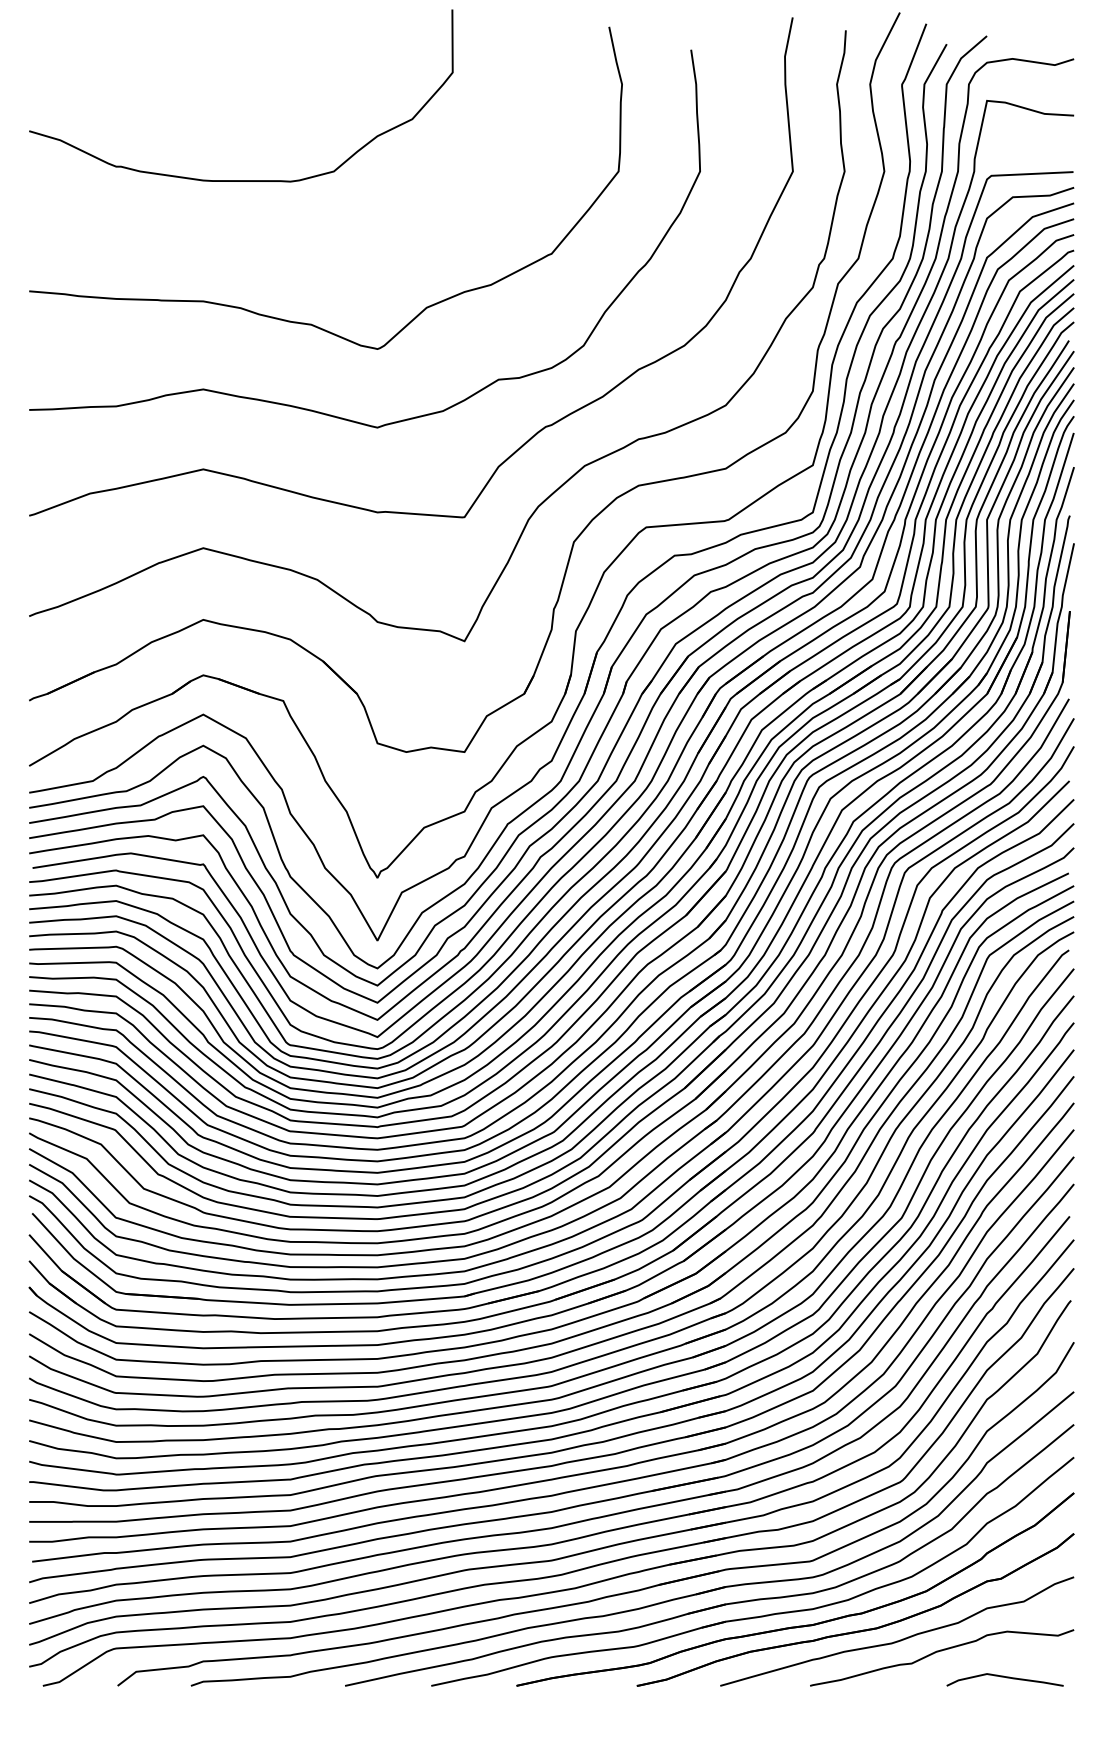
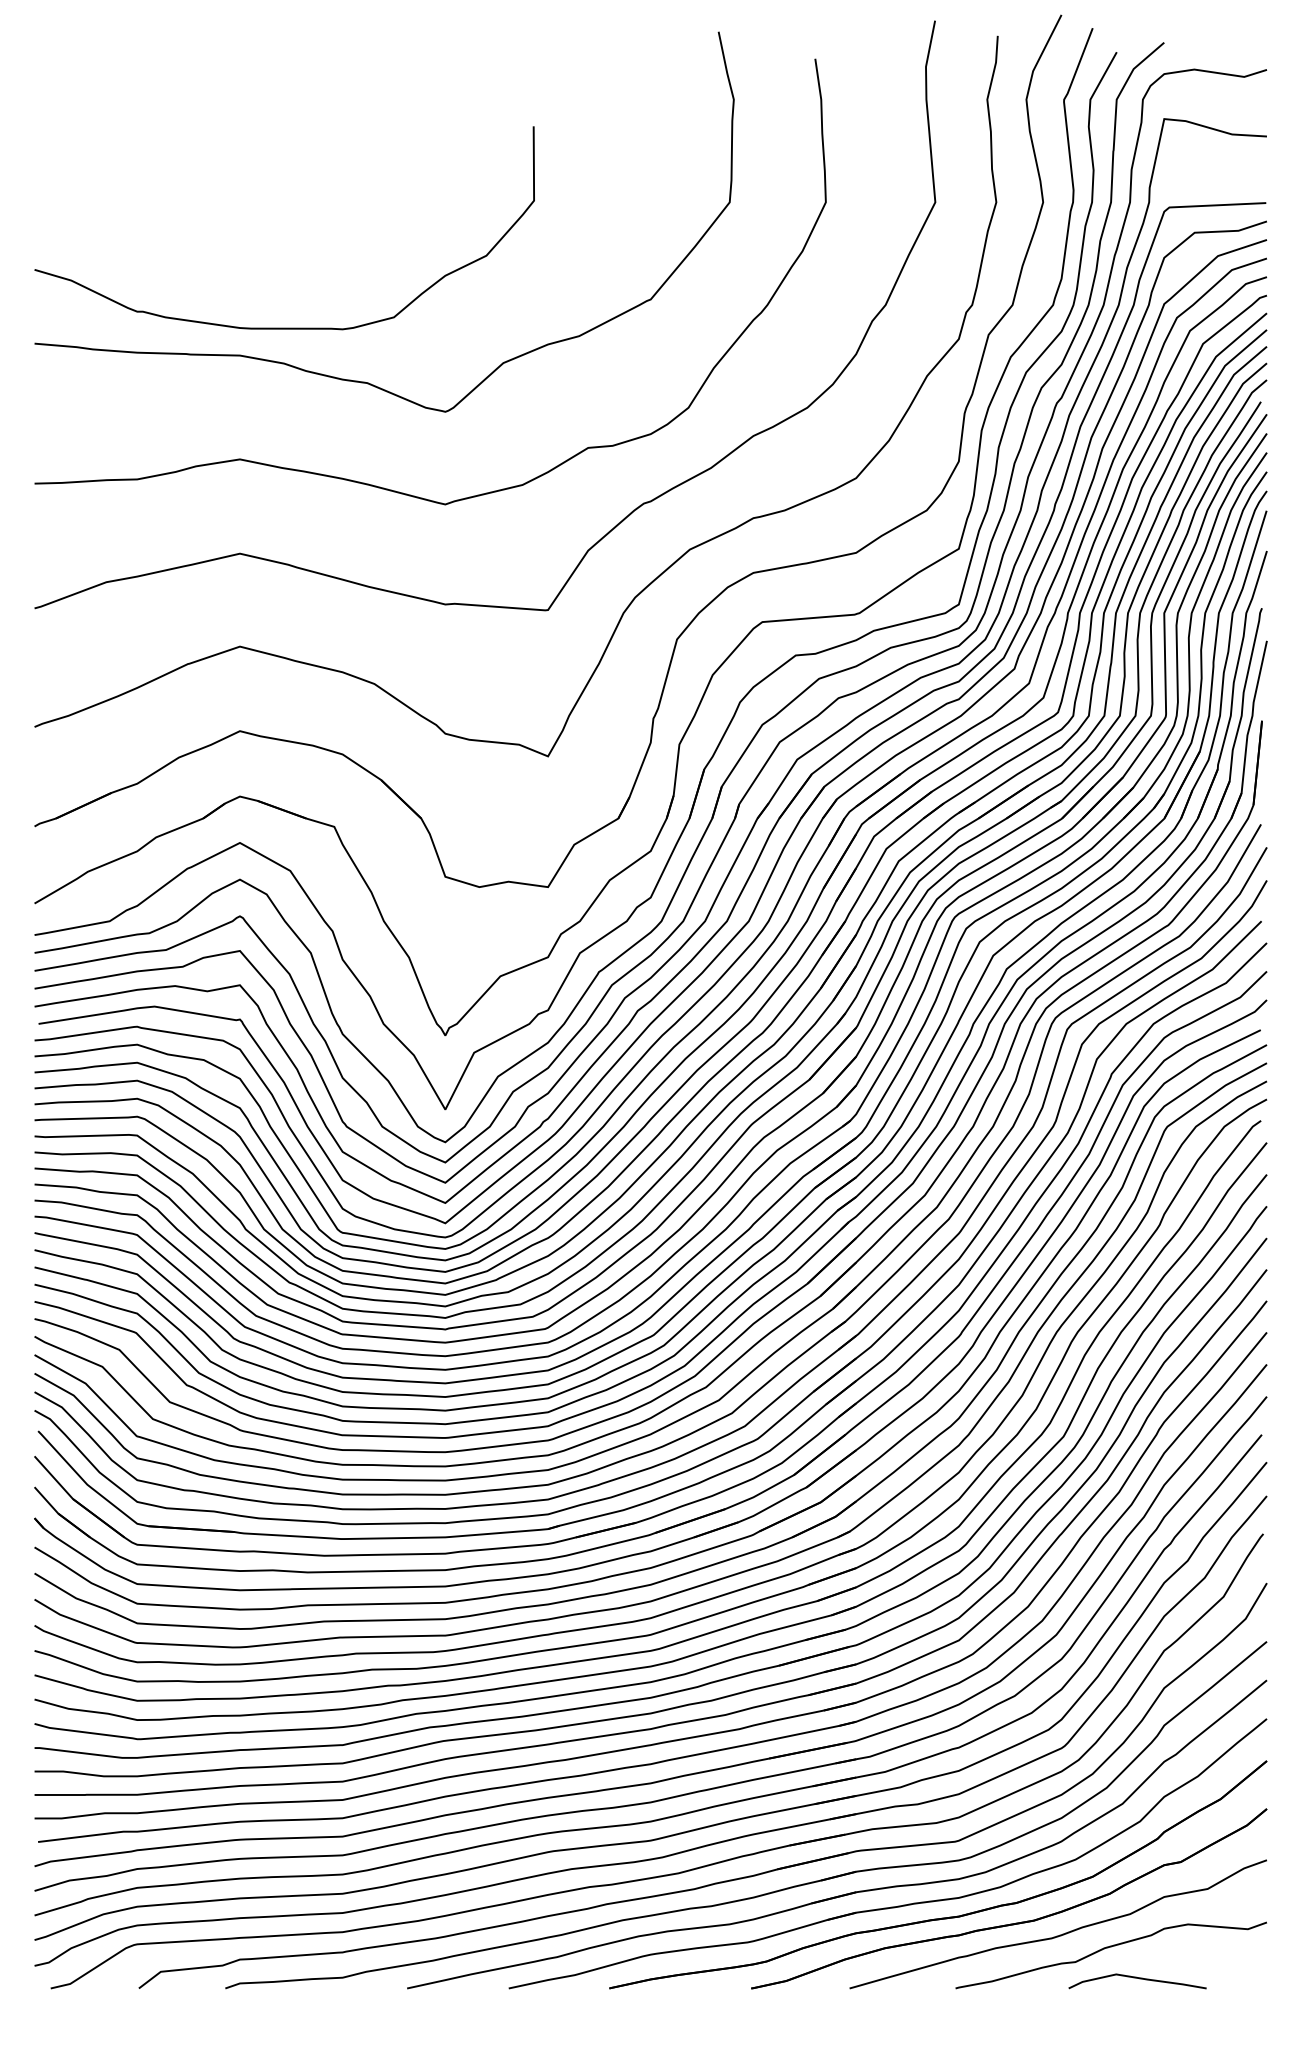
curve: (241, 180) -> (284, 327), moved
curve: (1006, 1678) -> (1139, 1979), moved

